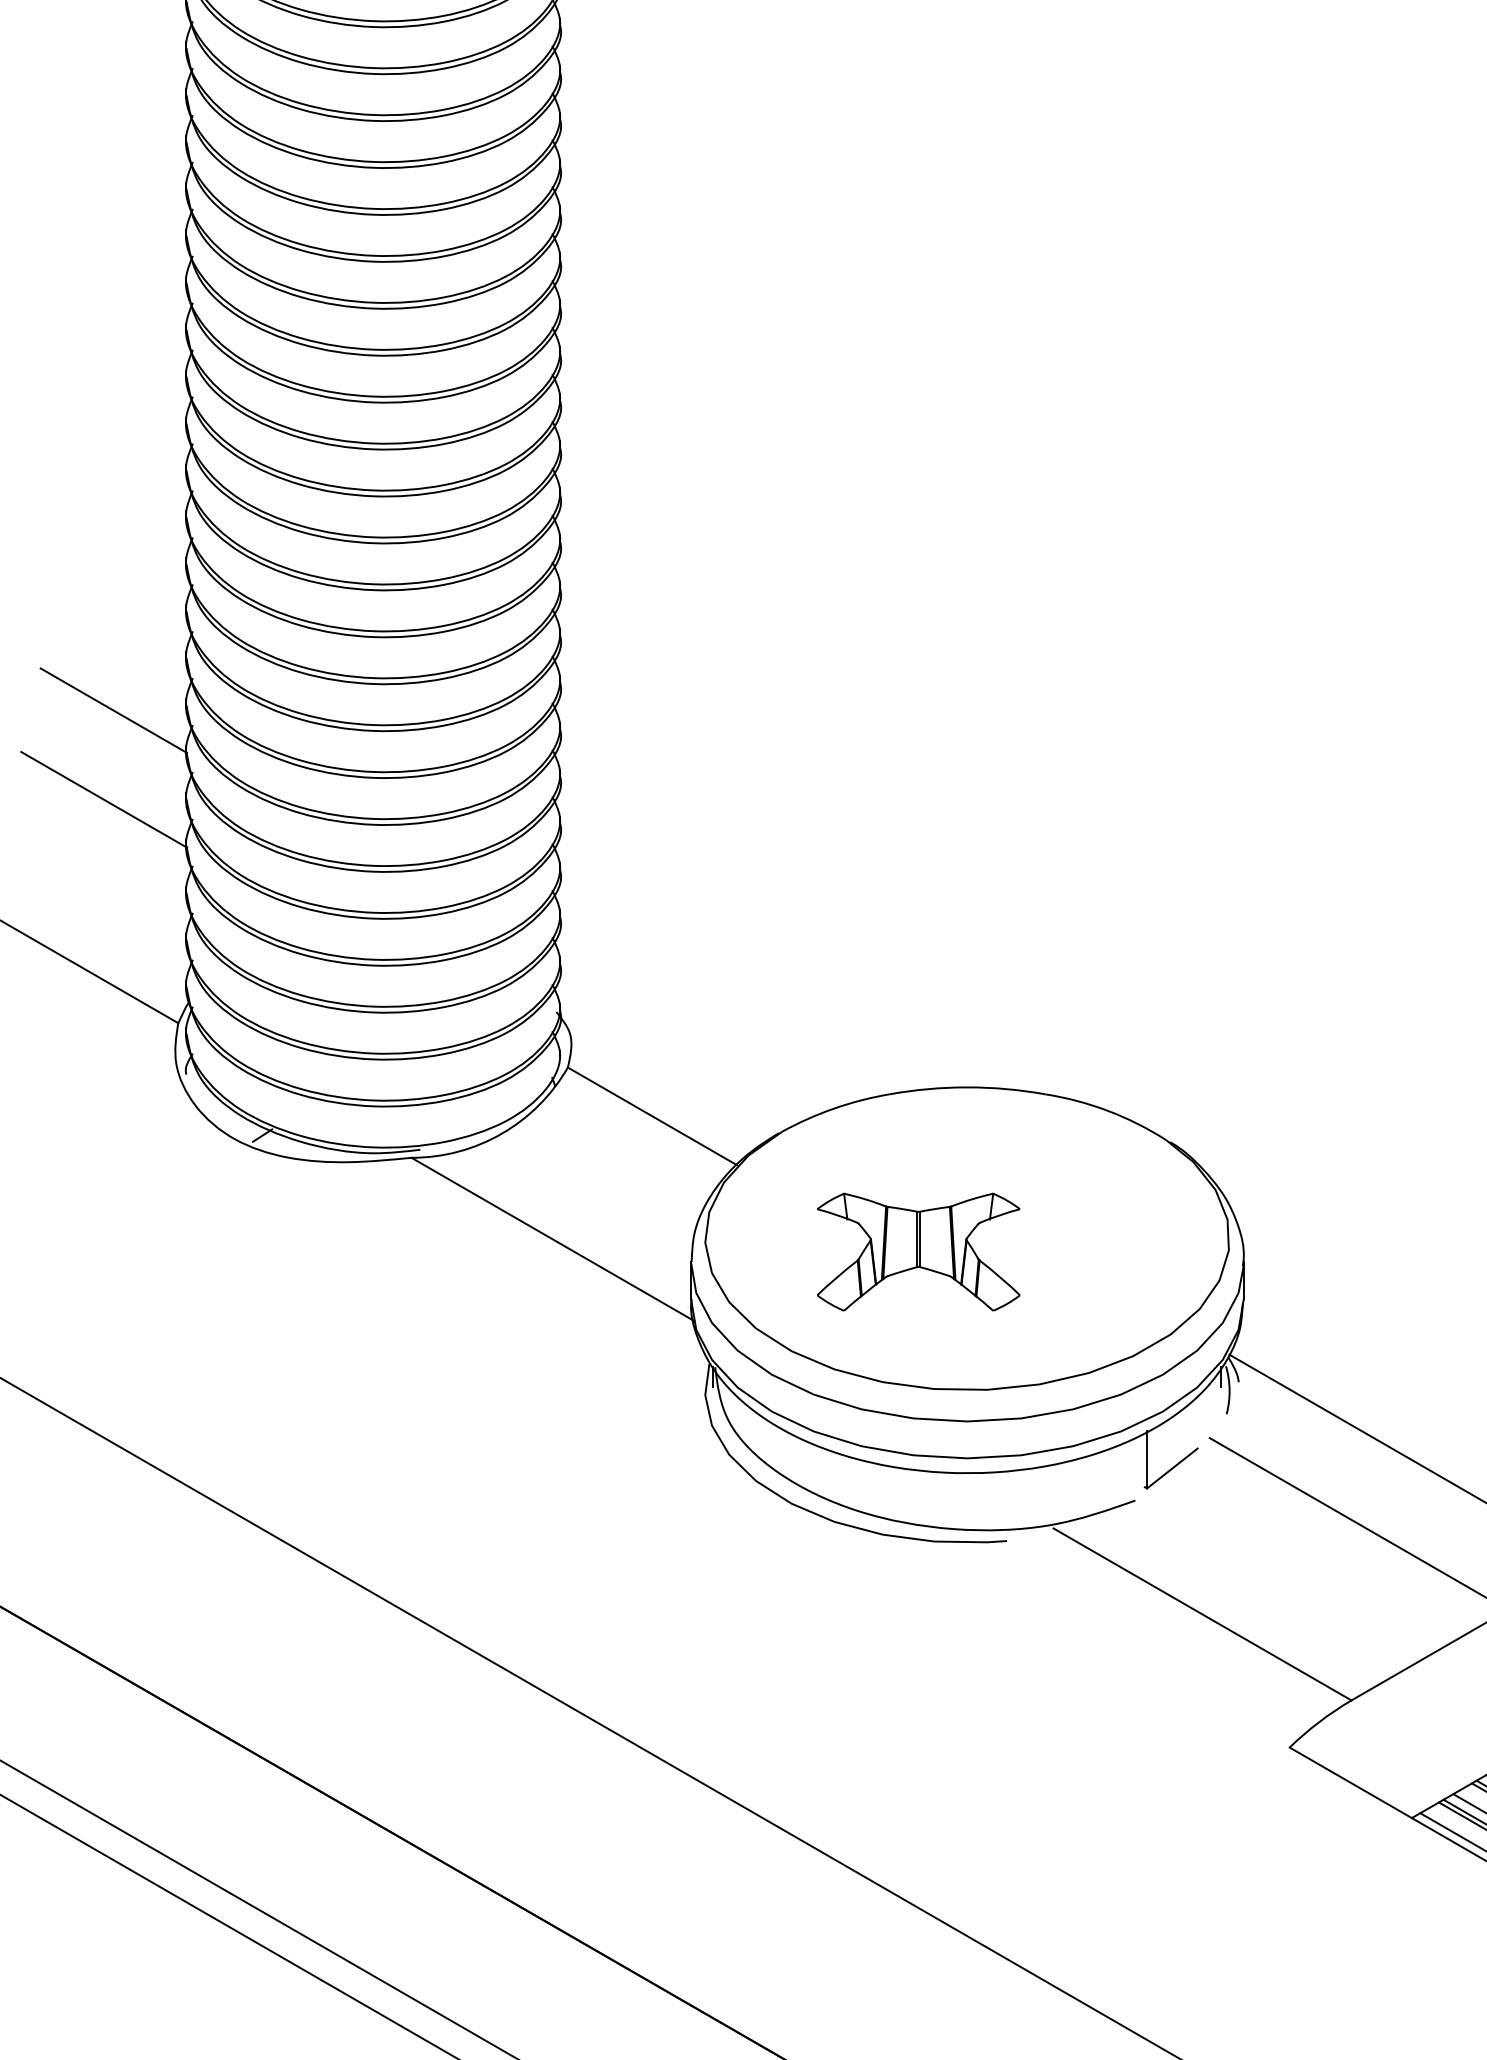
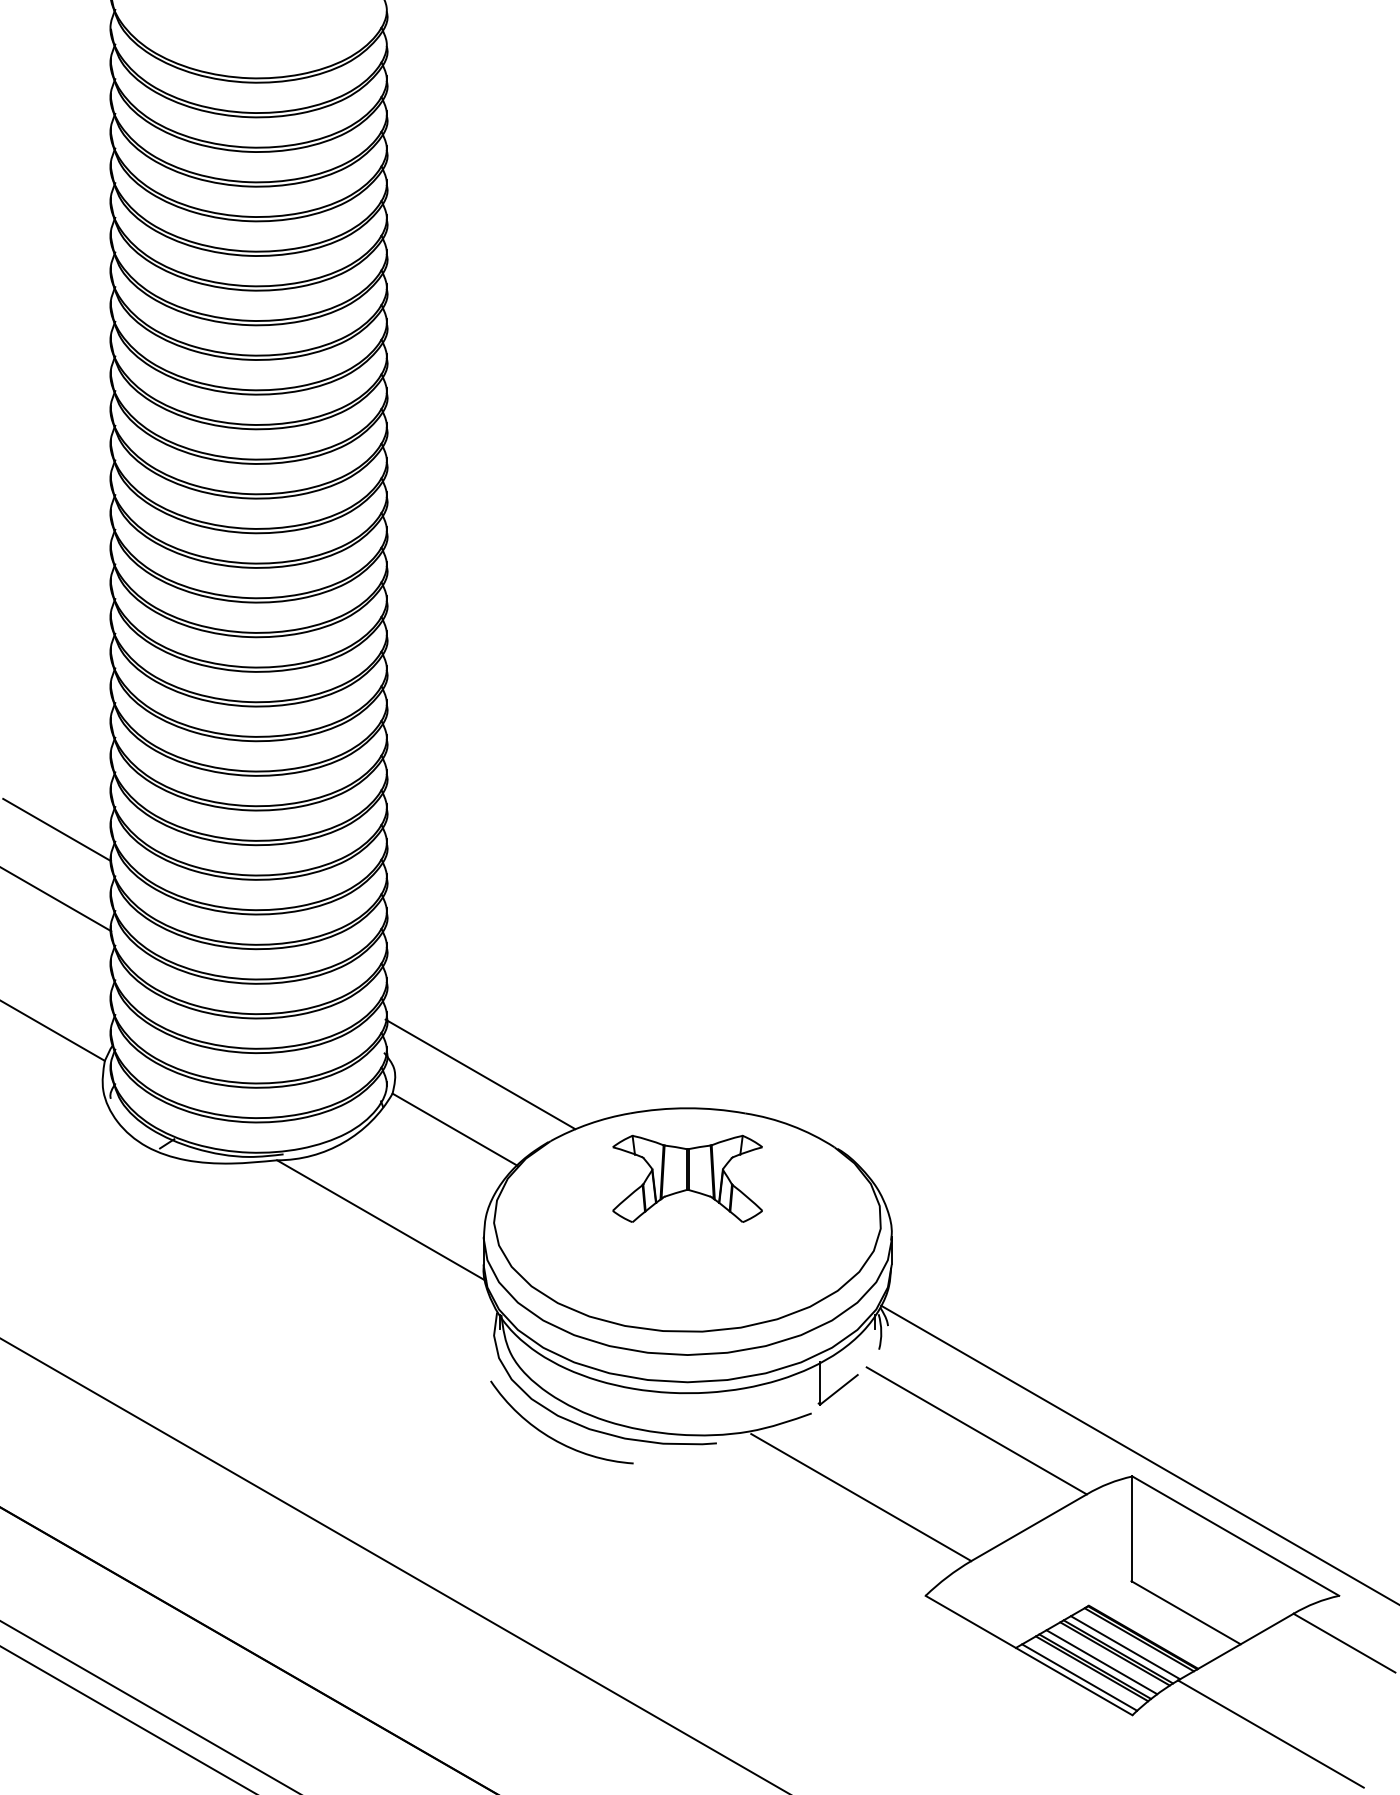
line: (686, 1041) -> (480, 1074), added
part: (918, 1251) -> (687, 1178), moved
arc: (787, 1534) -> (554, 1438), added

